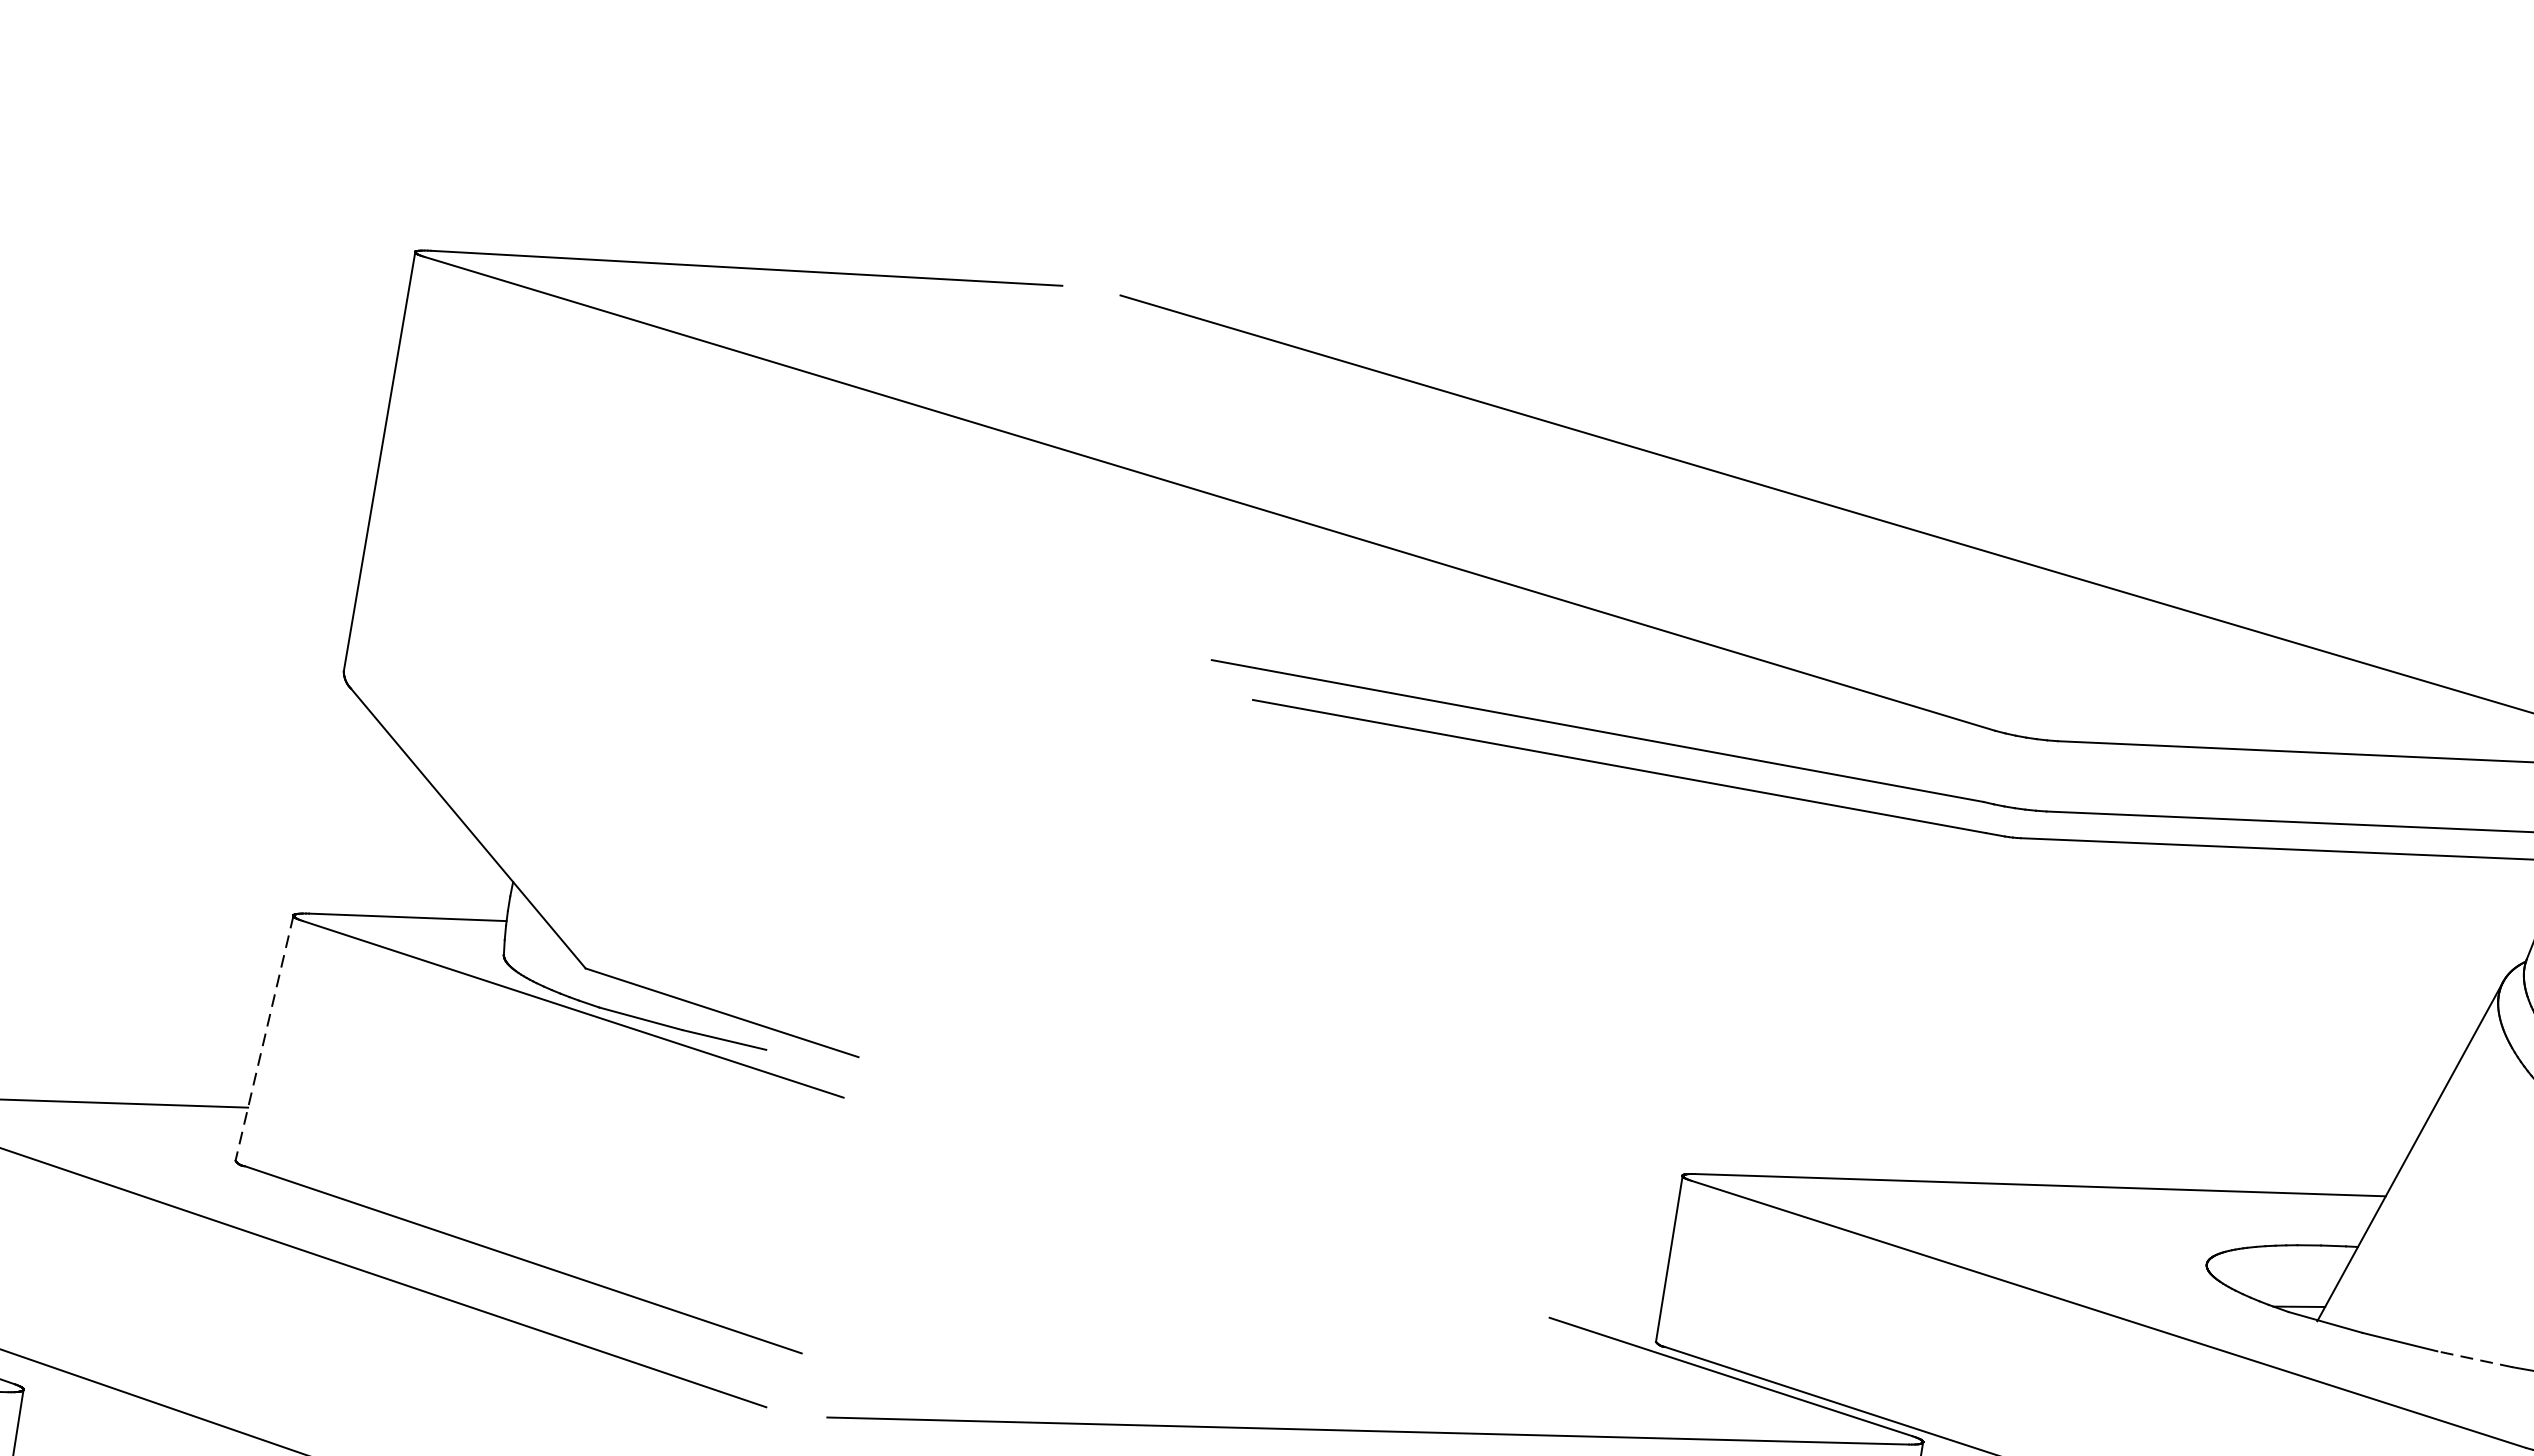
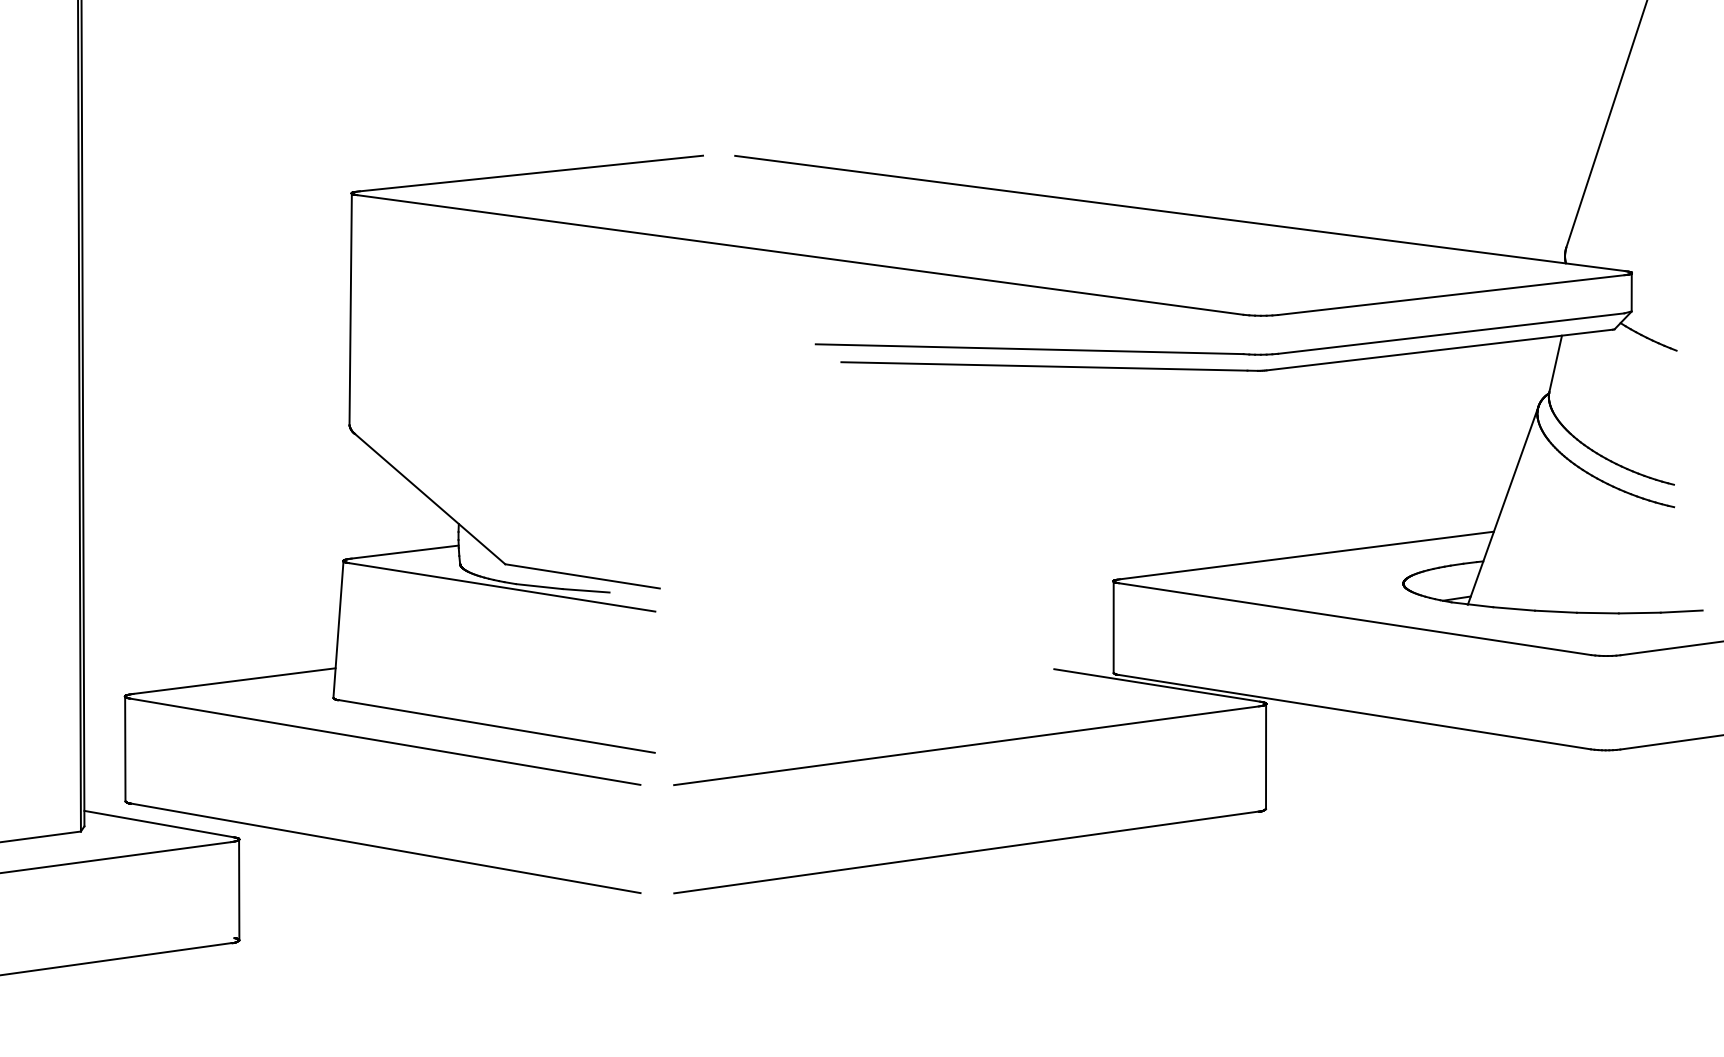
line: (264, 1038) -> (338, 629), dashed -> solid
line: (2474, 1358) -> (1555, 611), dashed -> solid

